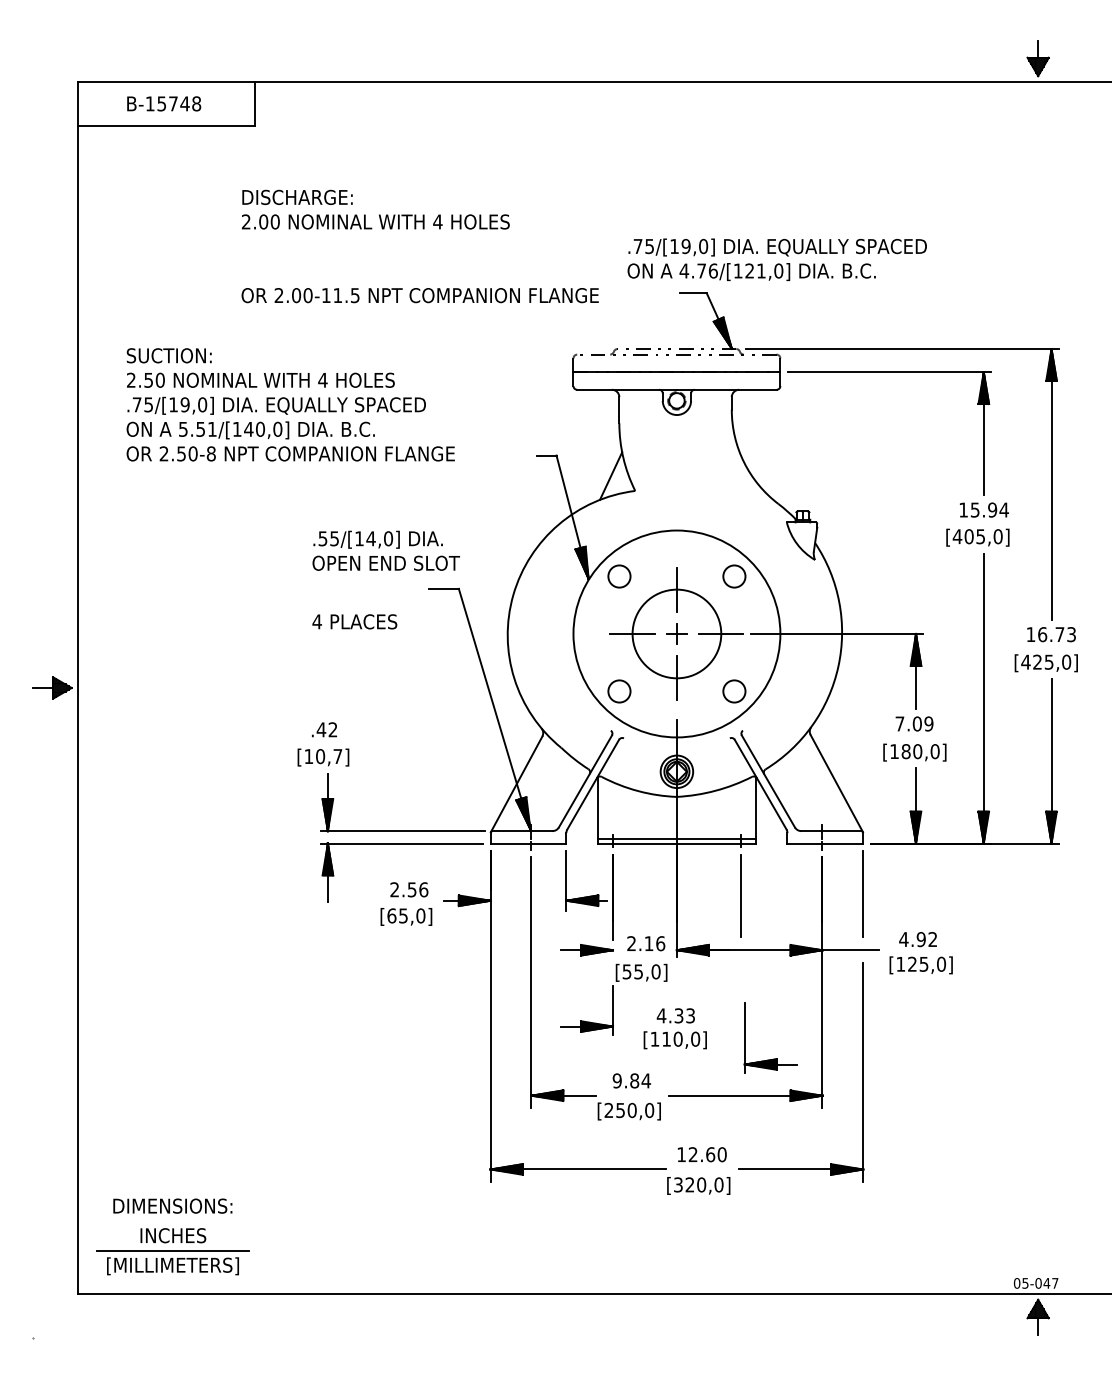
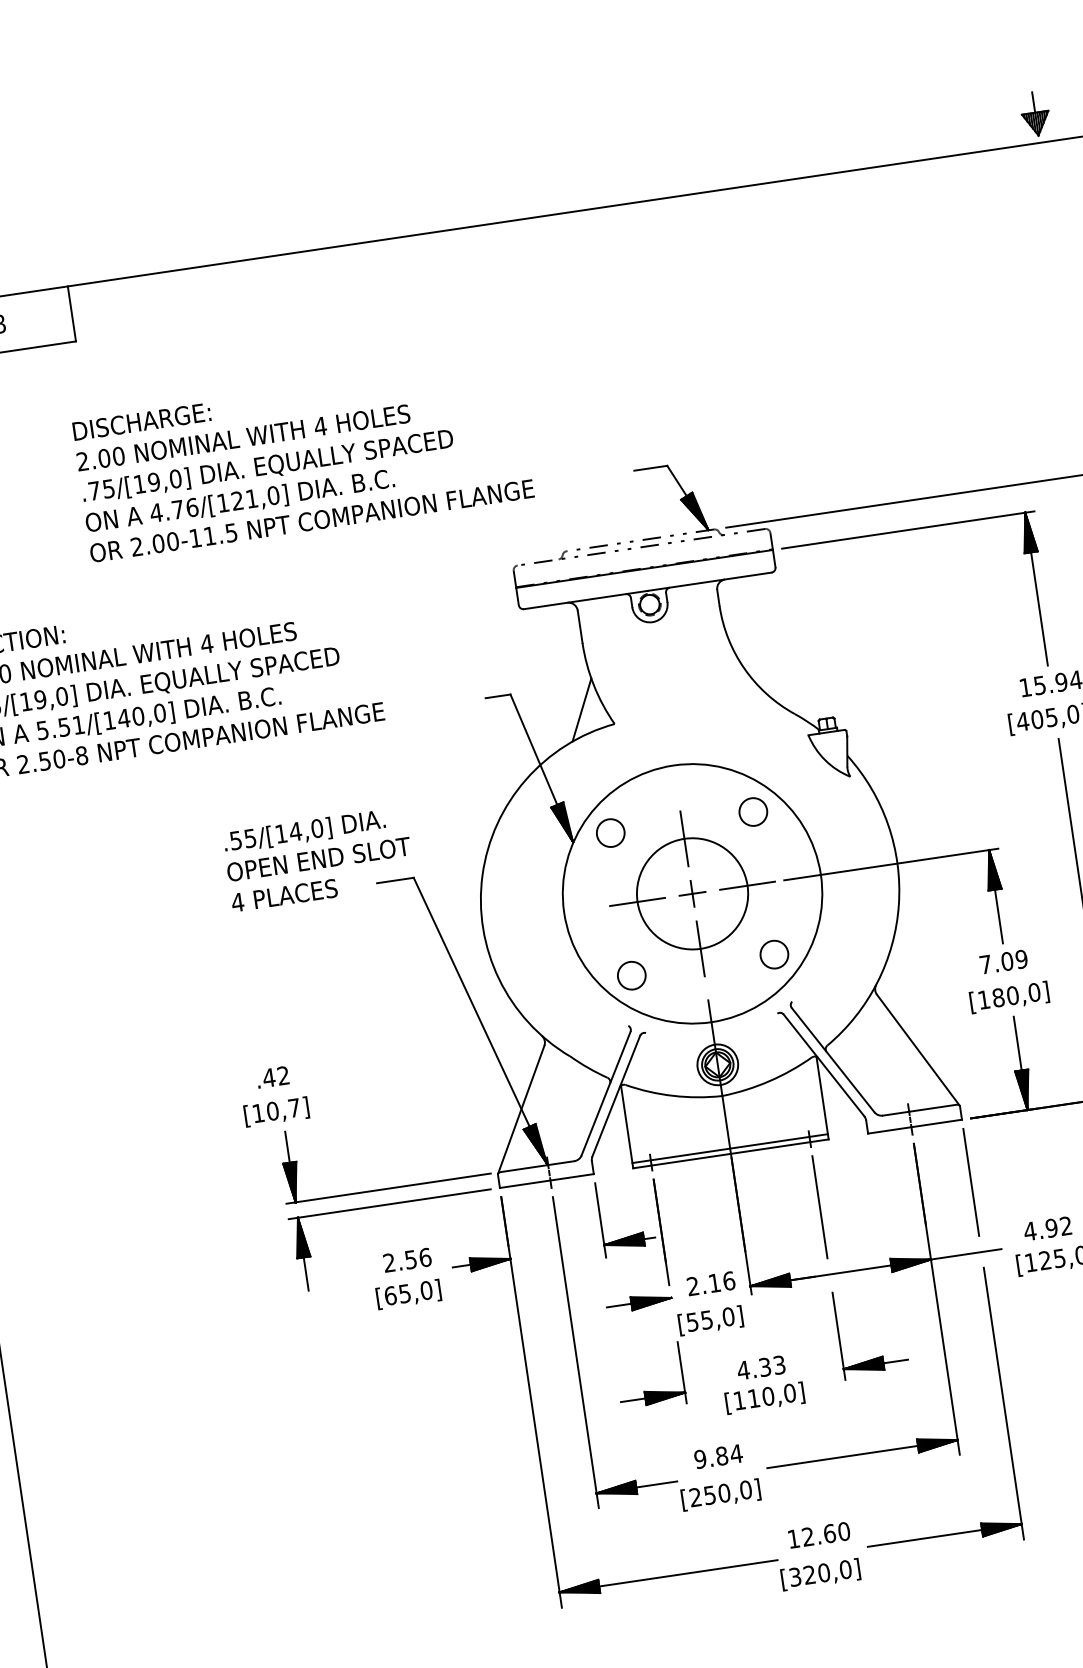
text: (776, 259) -> (268, 481), moved
text: (354, 621) -> (284, 895), moved
part: (773, 1058) -> (878, 1356), moved

